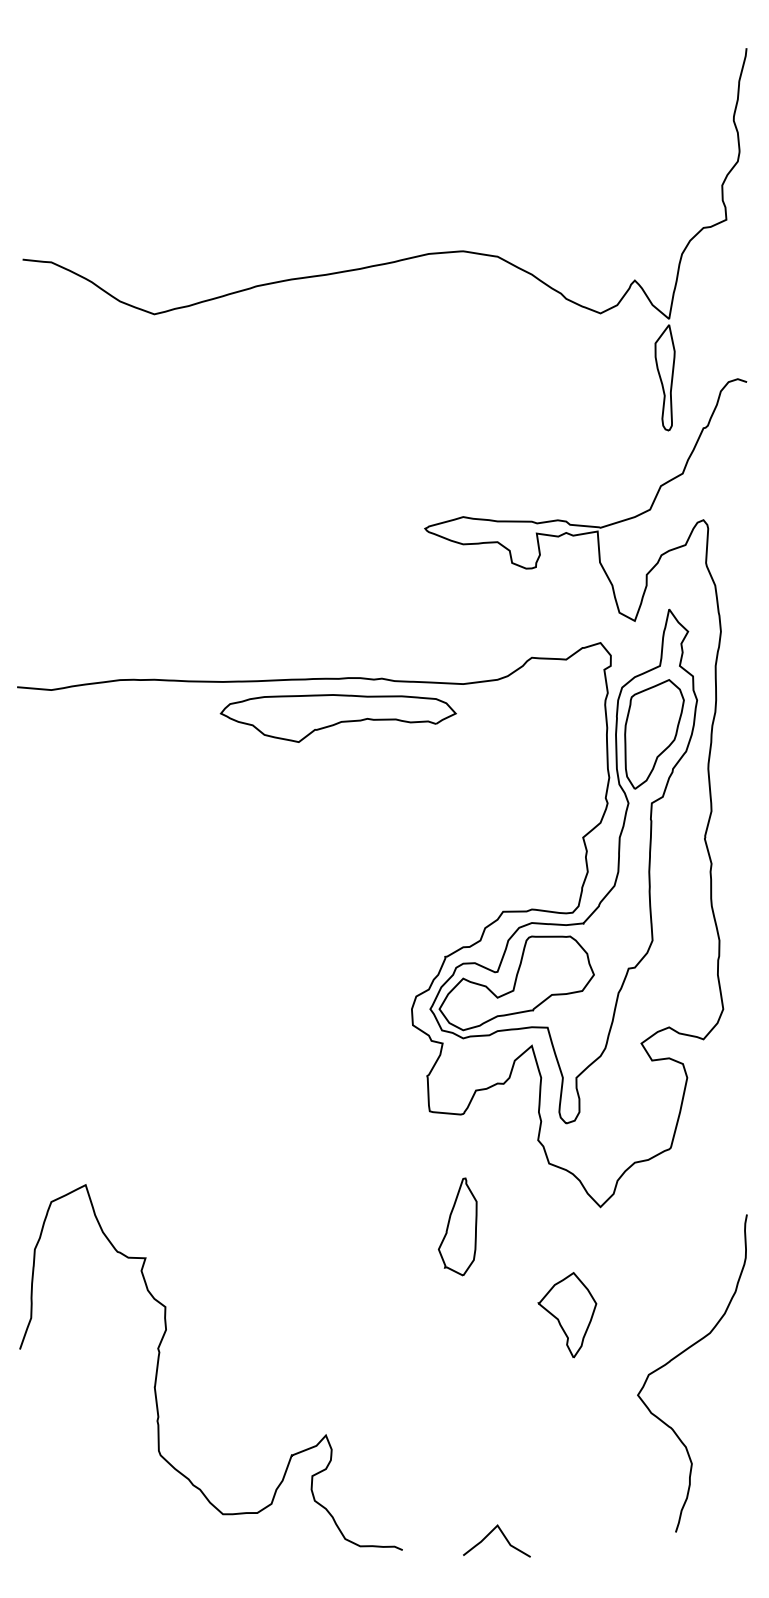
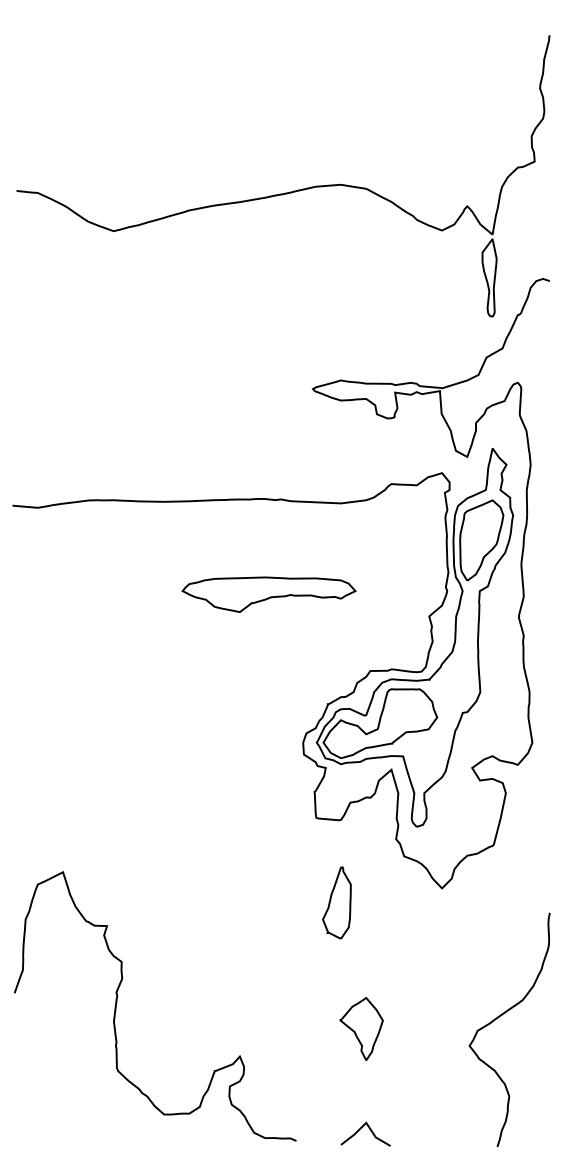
part: (337, 718) -> (268, 594), moved
part: (567, 1314) -> (361, 1028), moved
curve: (681, 1355) -> (501, 1016), moved

